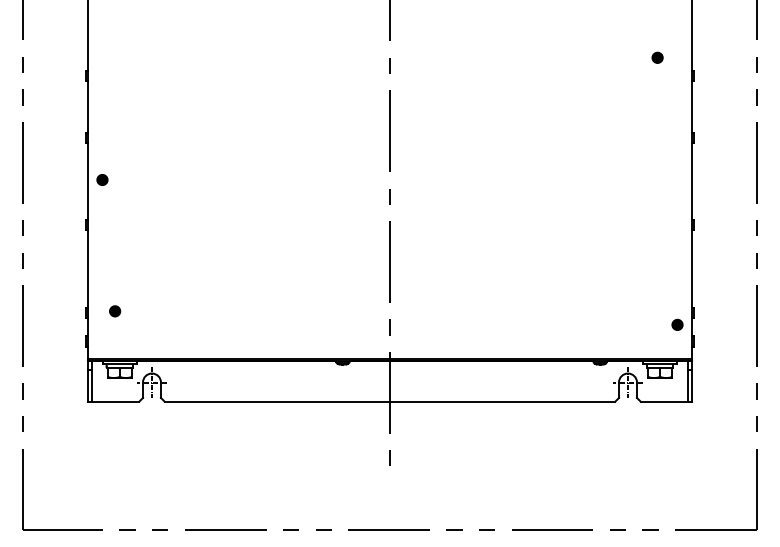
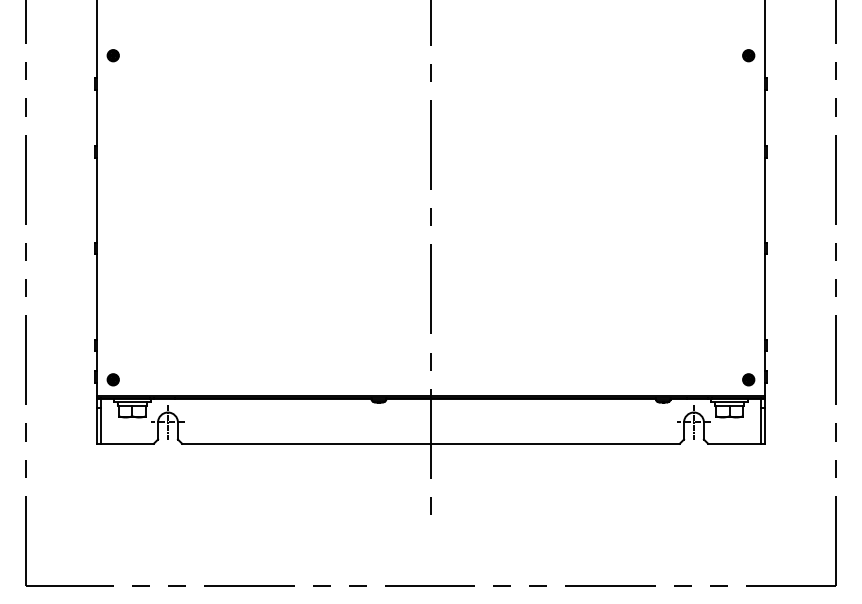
part: (657, 57) -> (748, 55), moved
part: (101, 179) -> (112, 55), moved
part: (114, 311) -> (112, 379), moved
part: (677, 324) -> (748, 379), moved

